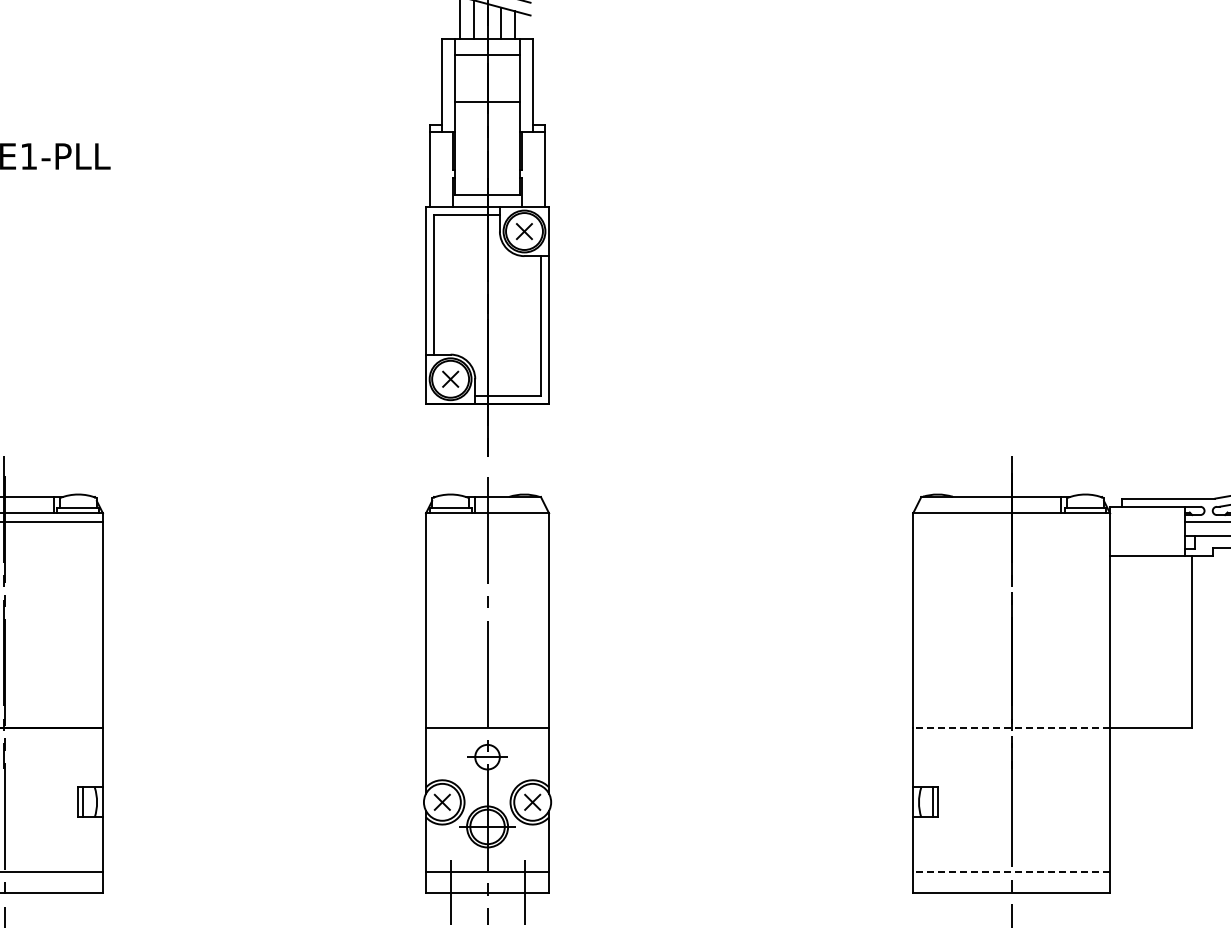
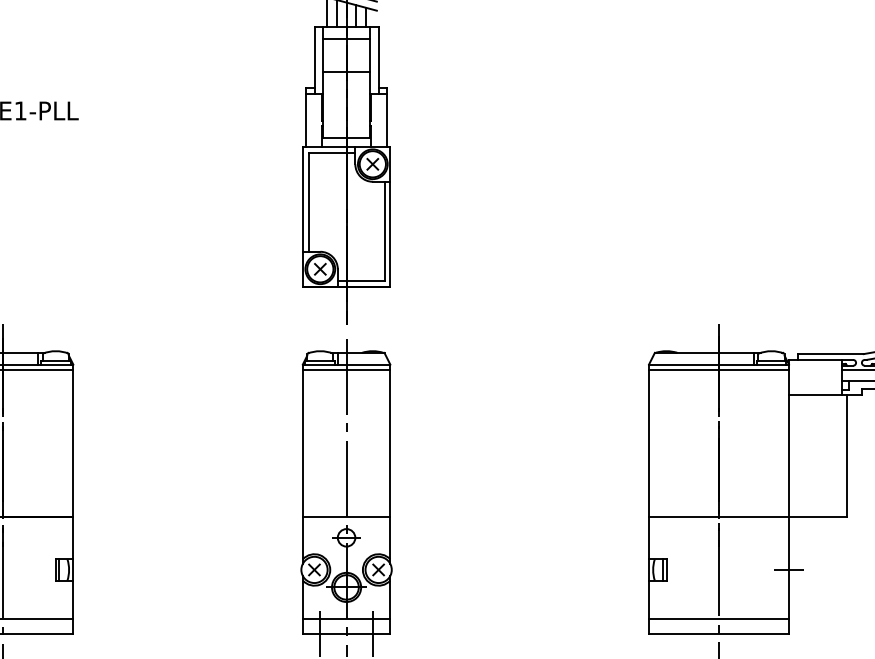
line: (487, 521) -> (346, 370), added
line: (1011, 521) -> (718, 370), added
line: (1011, 728) -> (718, 517), dashed -> solid
line: (1109, 802) -> (788, 570), added
line: (1011, 872) -> (718, 619), dashed -> solid

